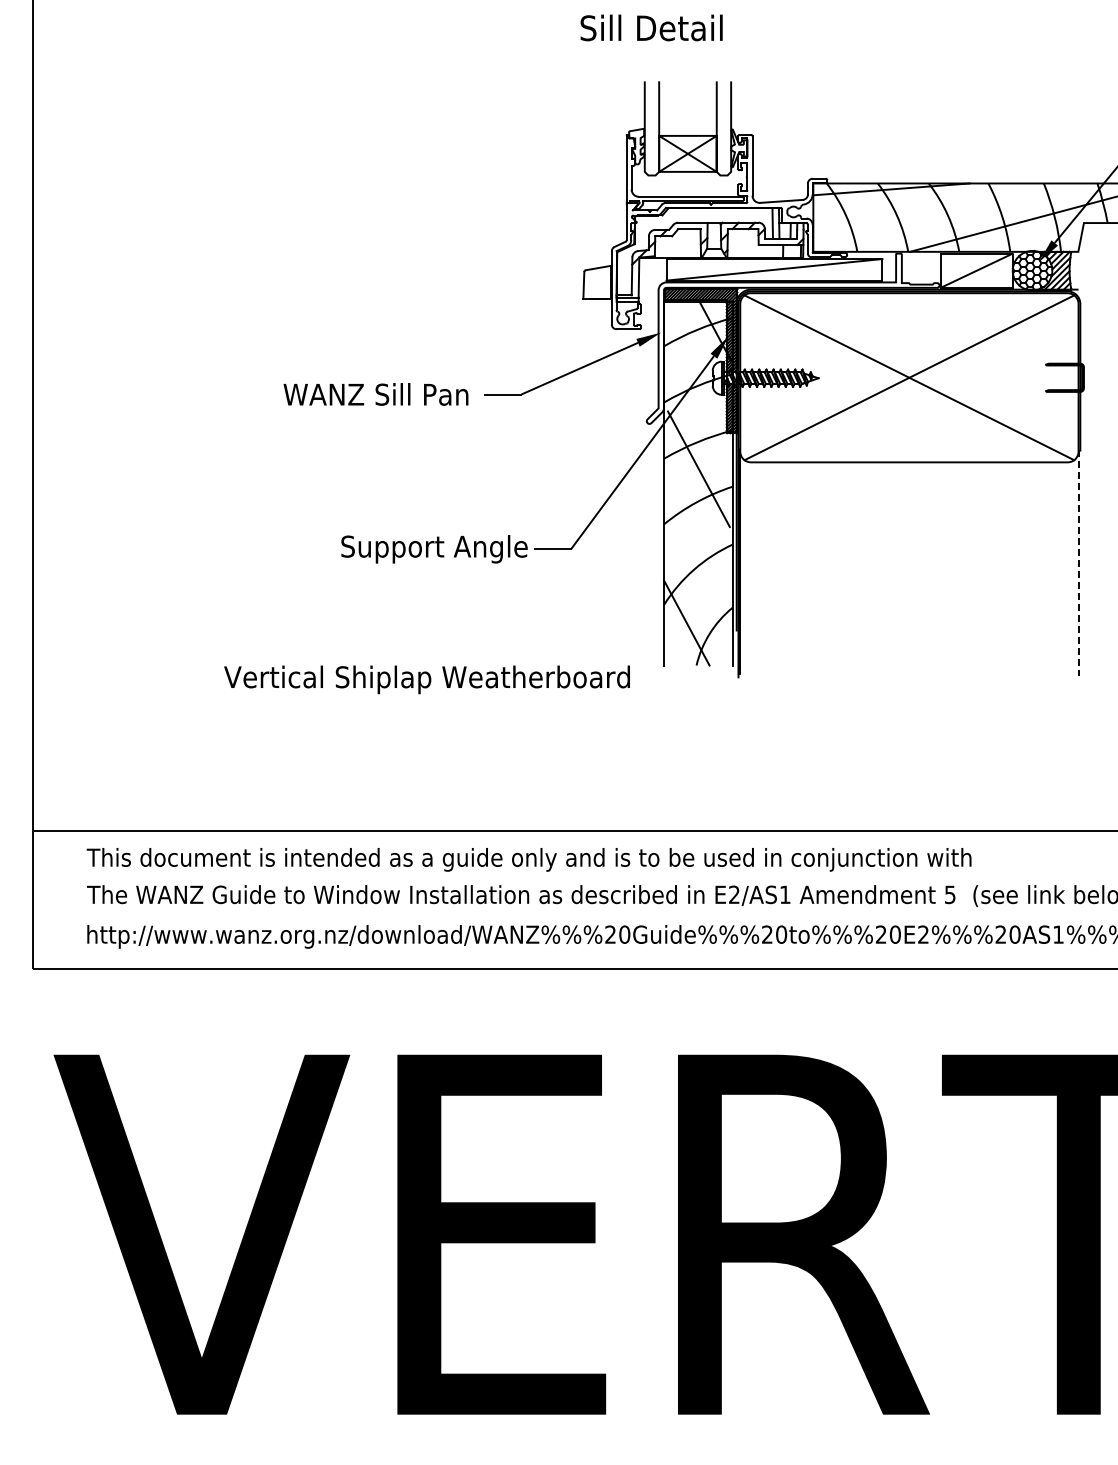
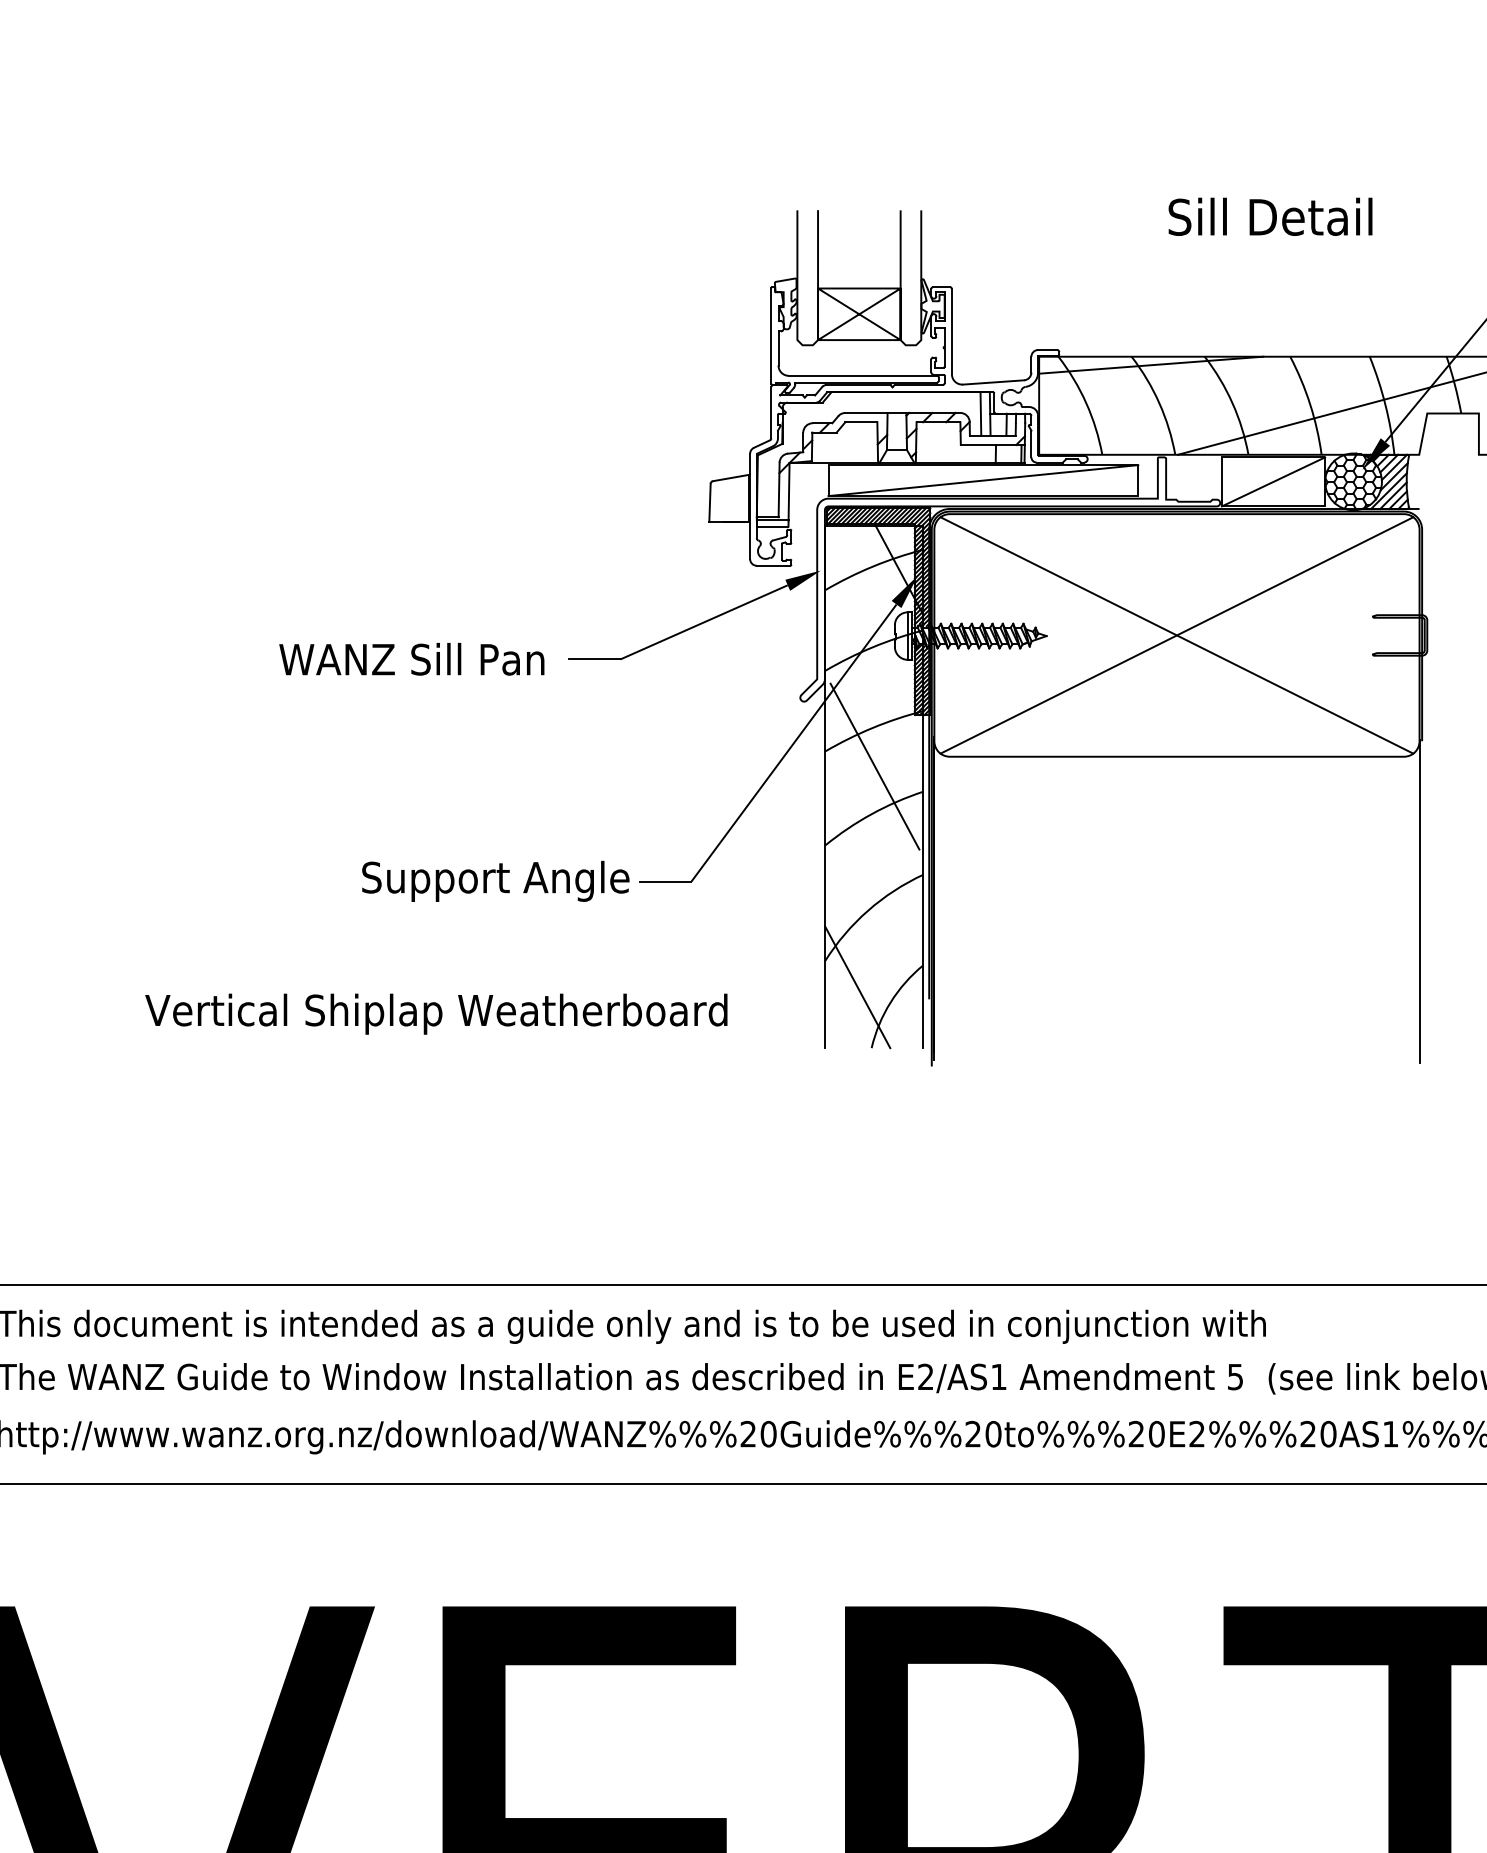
text: (651, 27) -> (1270, 216), moved
line: (1078, 563) -> (1419, 901), dashed -> solid
text: (426, 679) -> (435, 1013), moved

